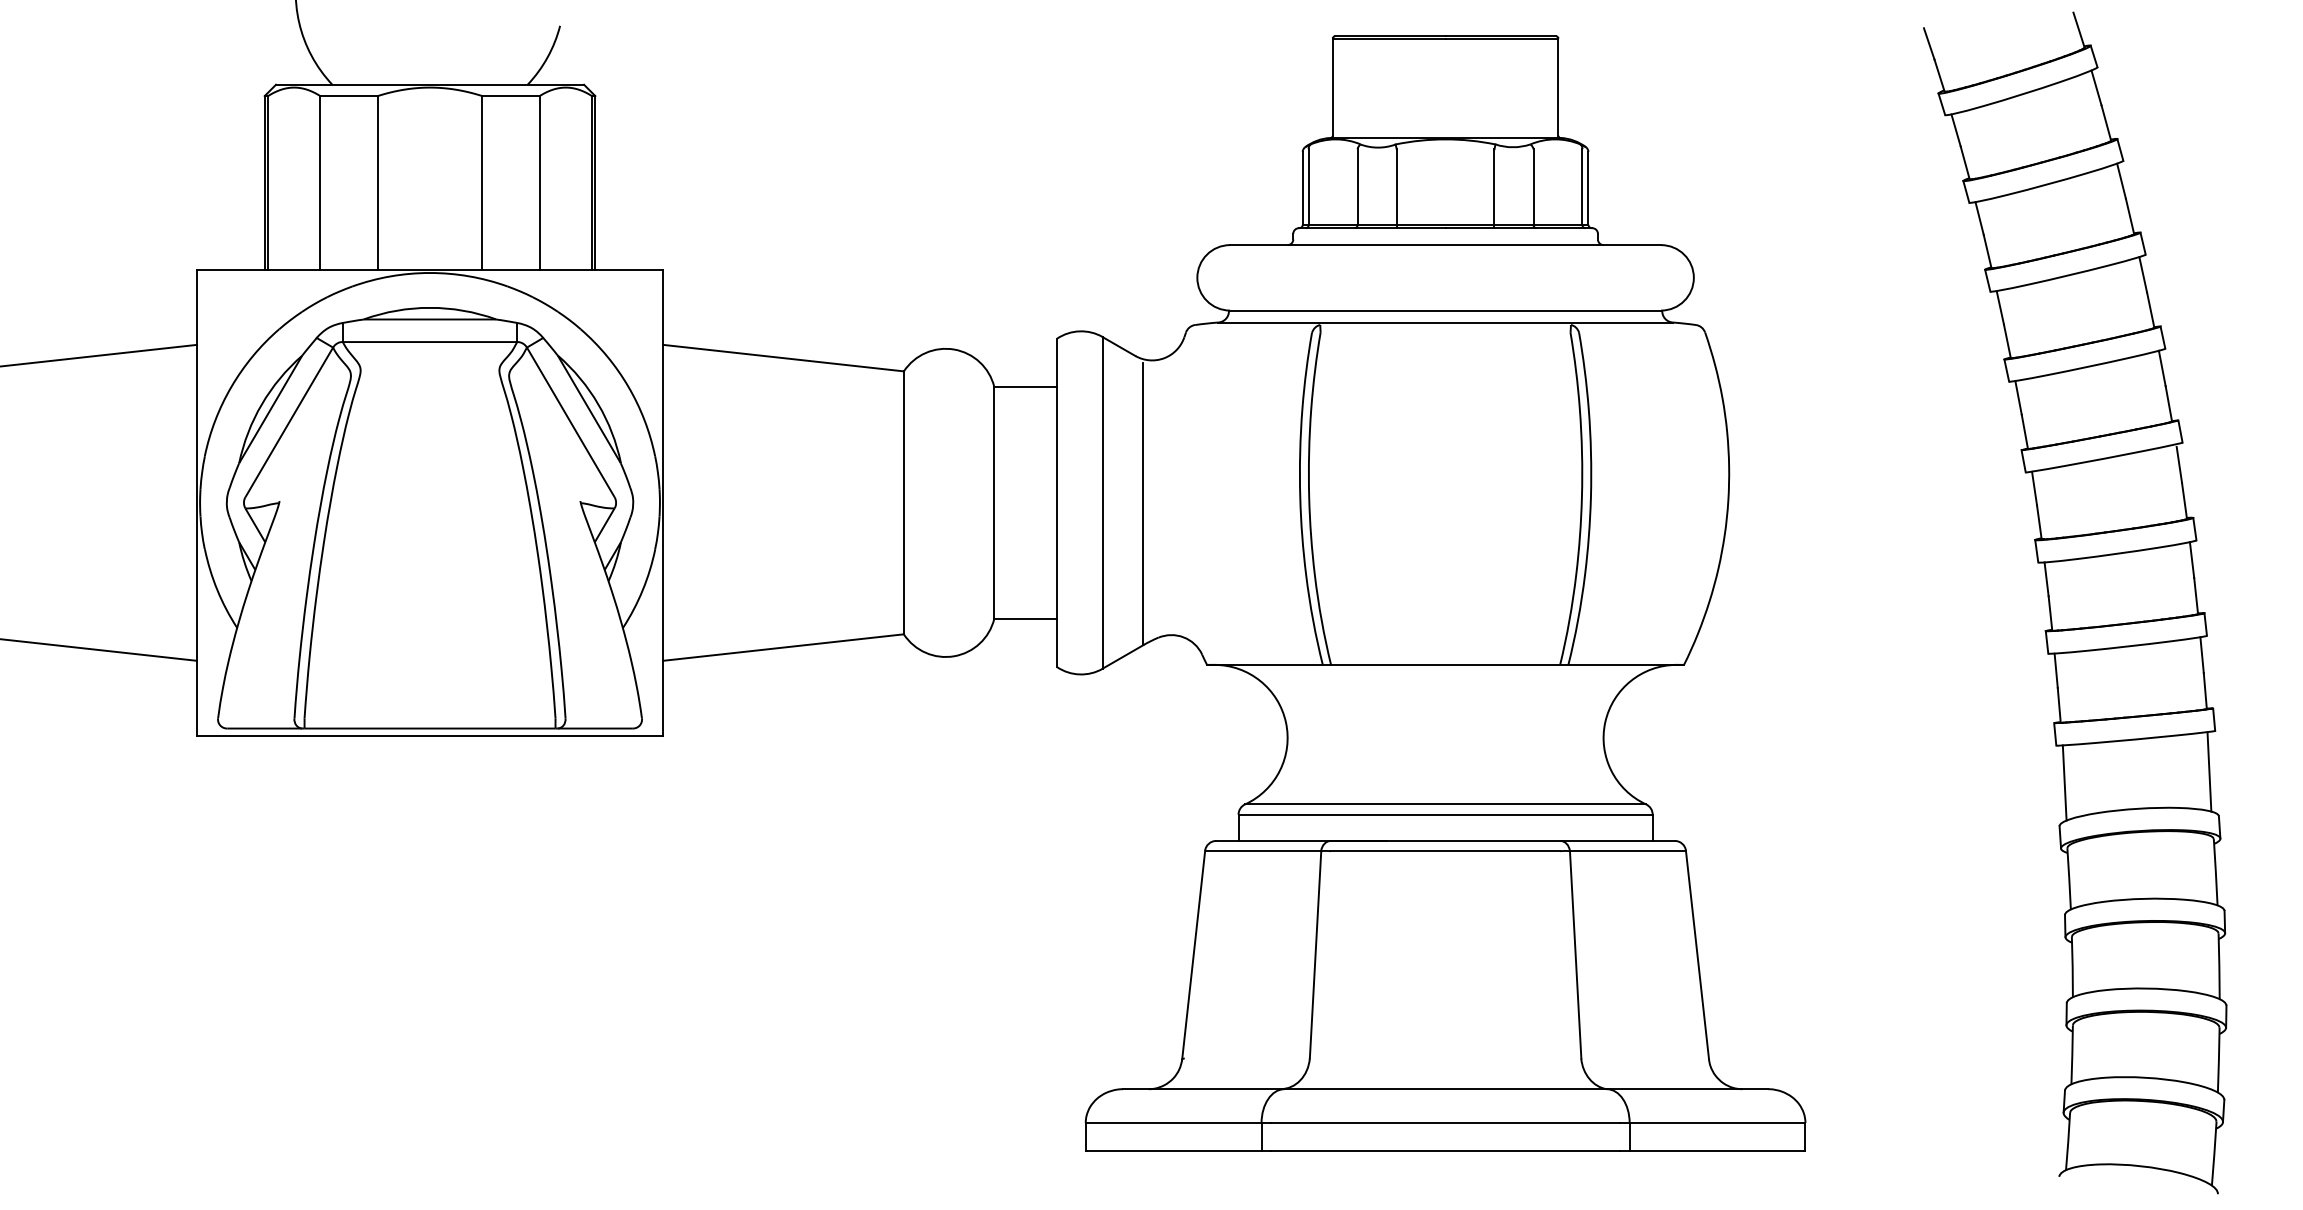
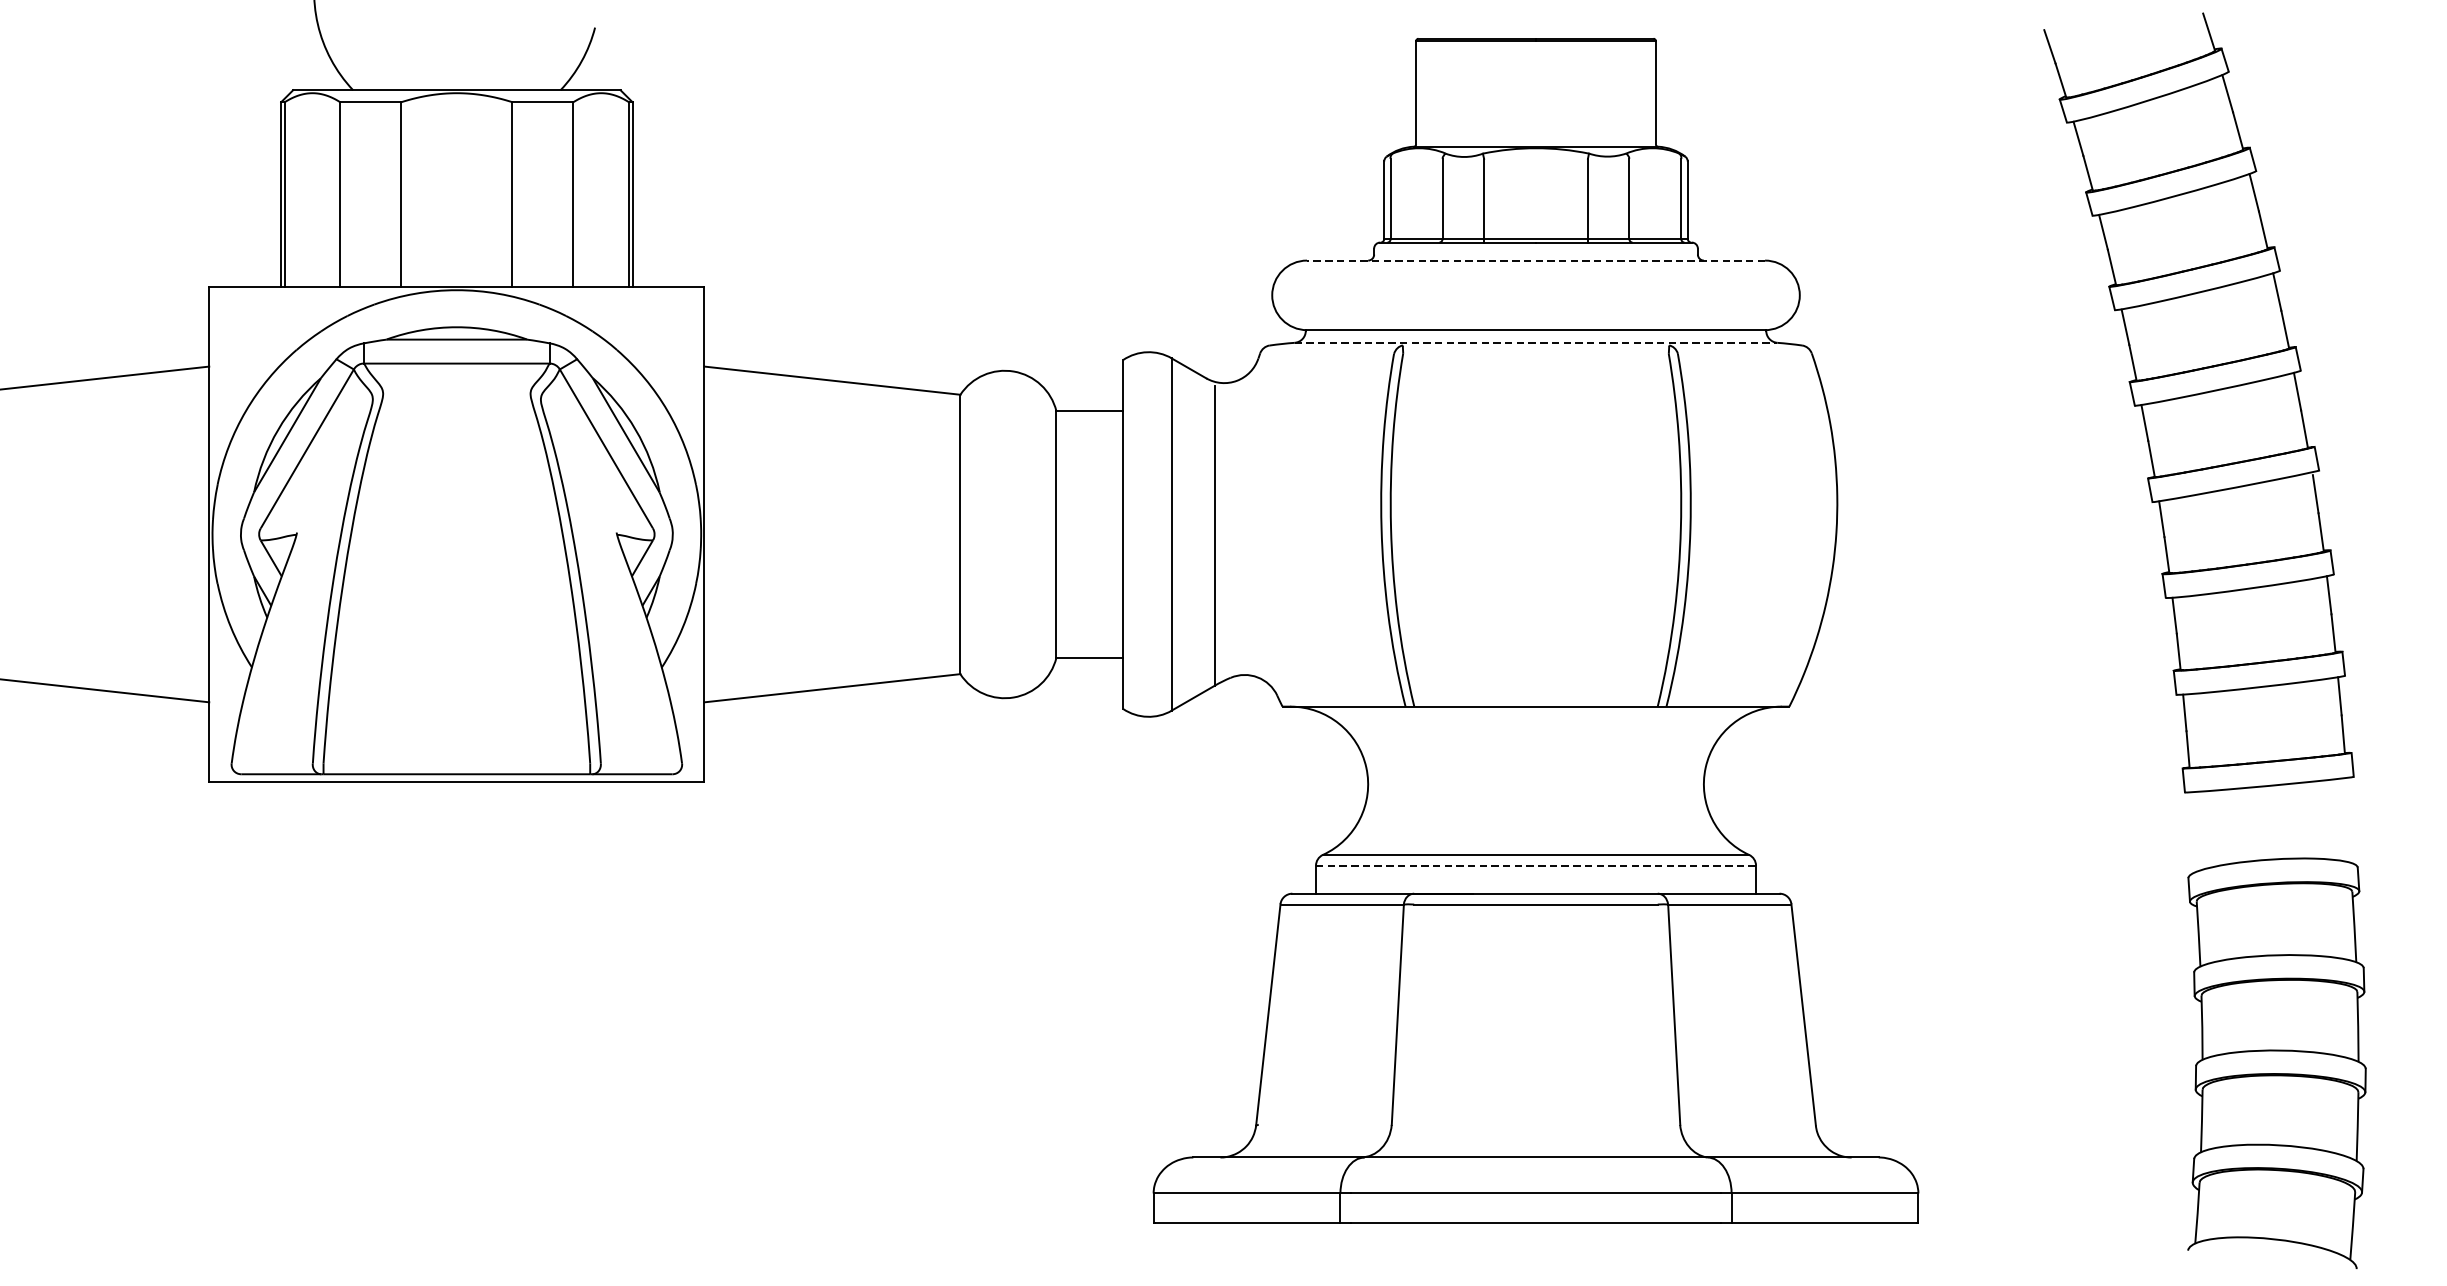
line: (1445, 245) -> (1535, 260), solid -> dashed
line: (1446, 322) -> (1536, 342), solid -> dashed
line: (2209, 771) -> (2347, 819), removed
line: (2064, 782) -> (2193, 831), removed
line: (1446, 814) -> (1536, 865), solid -> dashed

